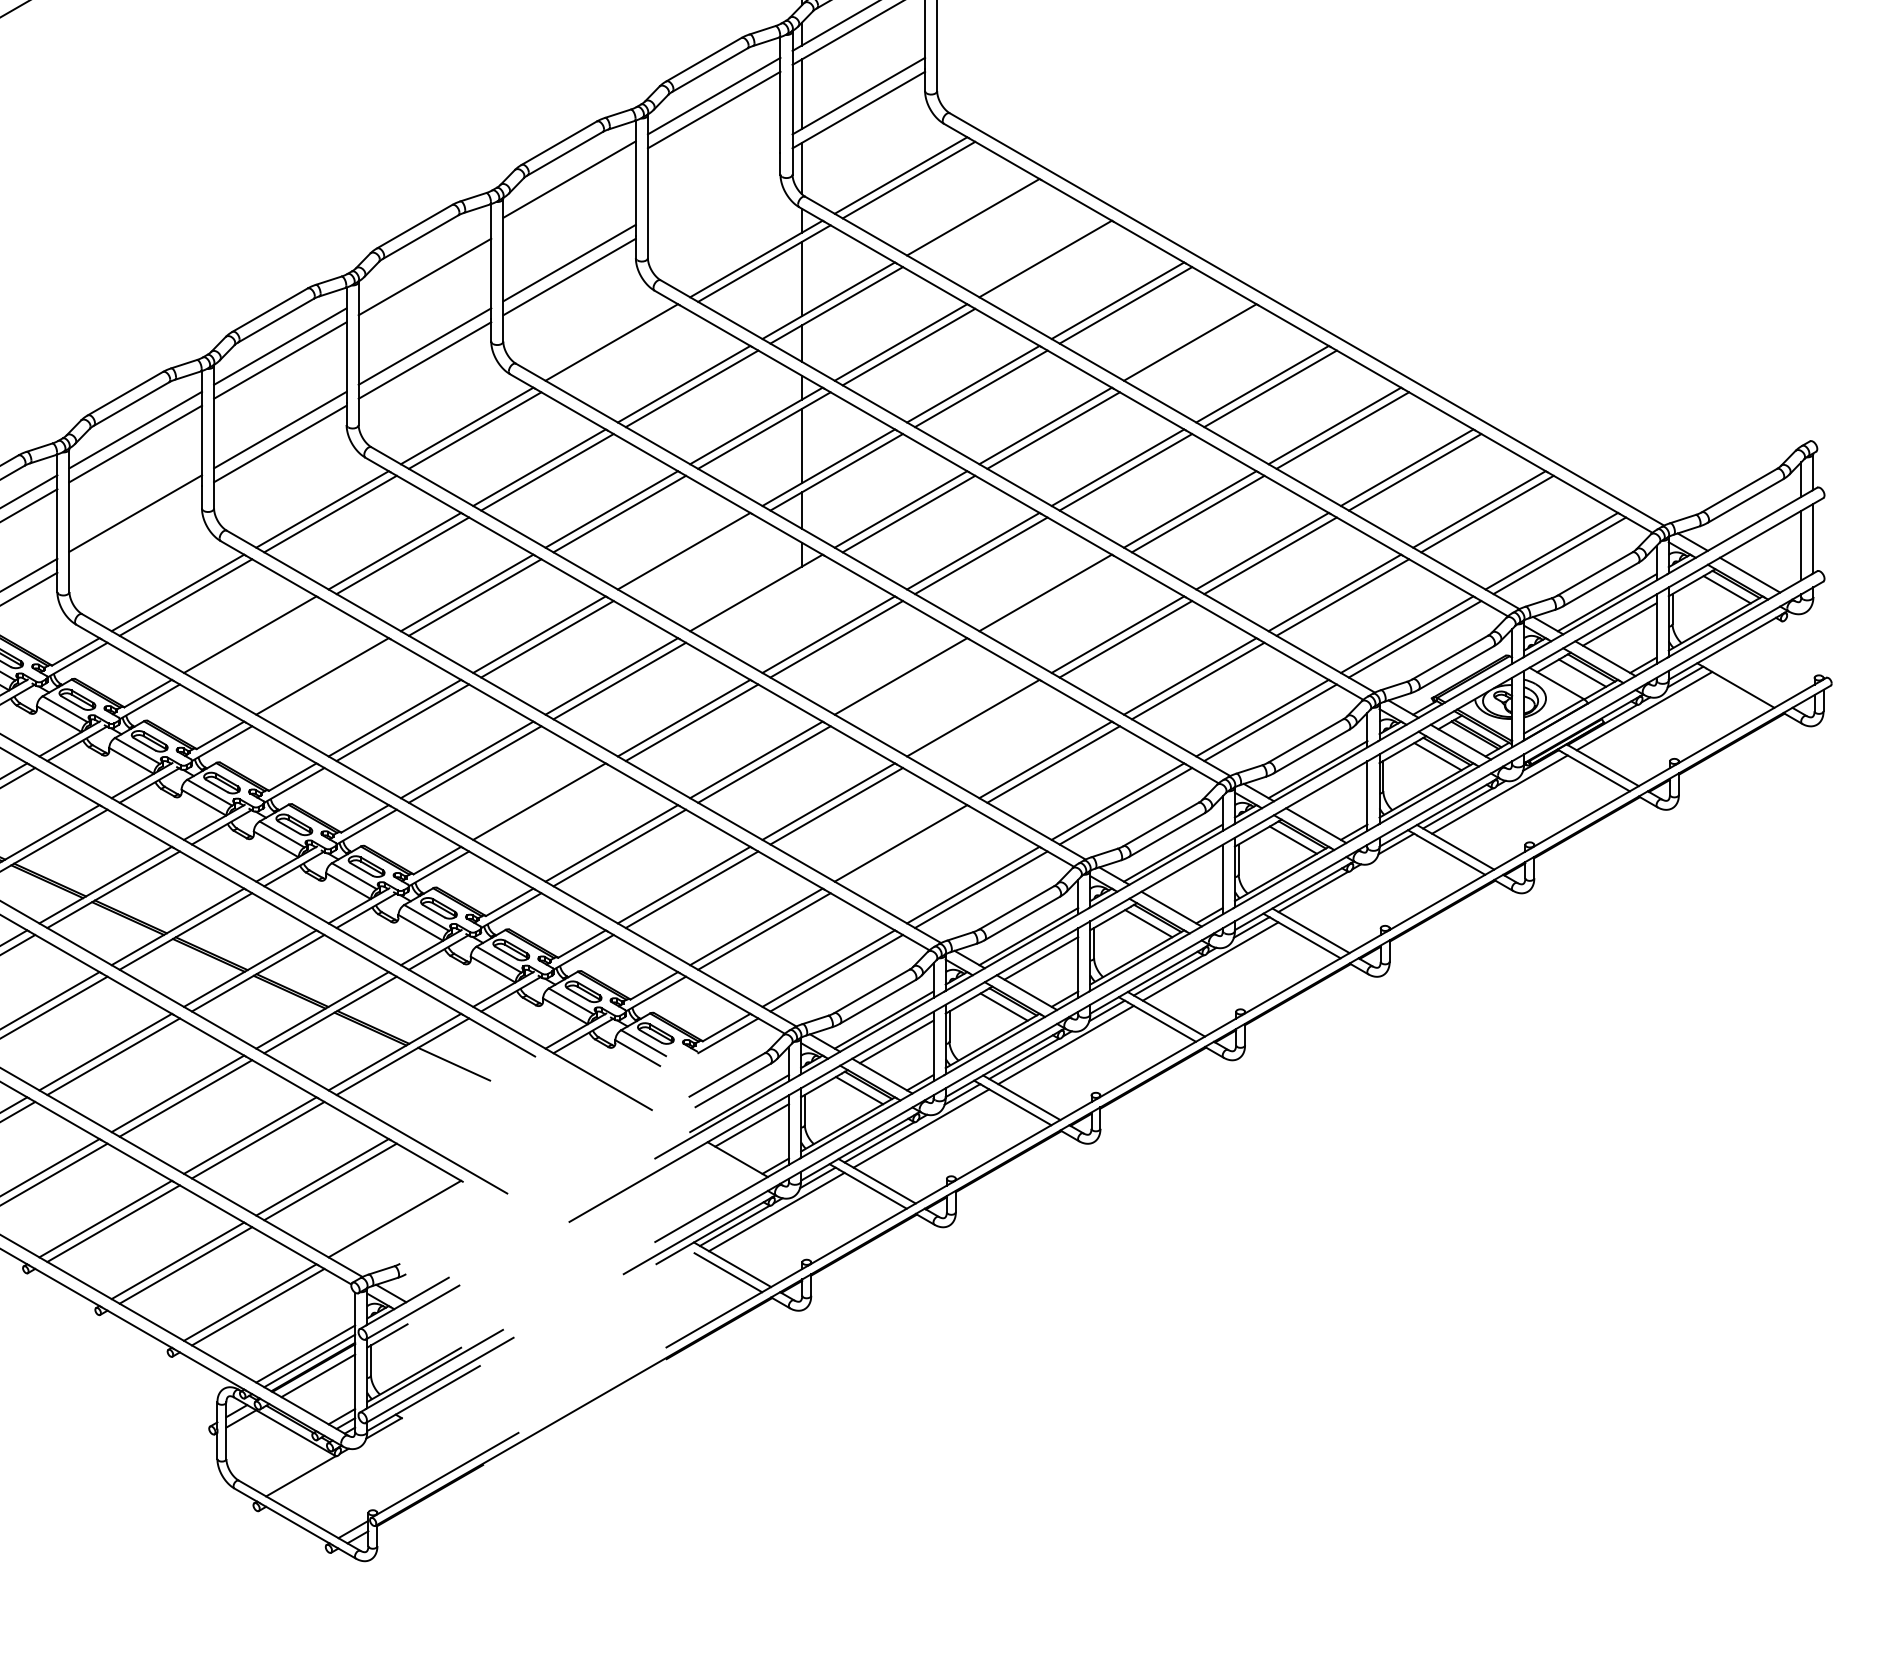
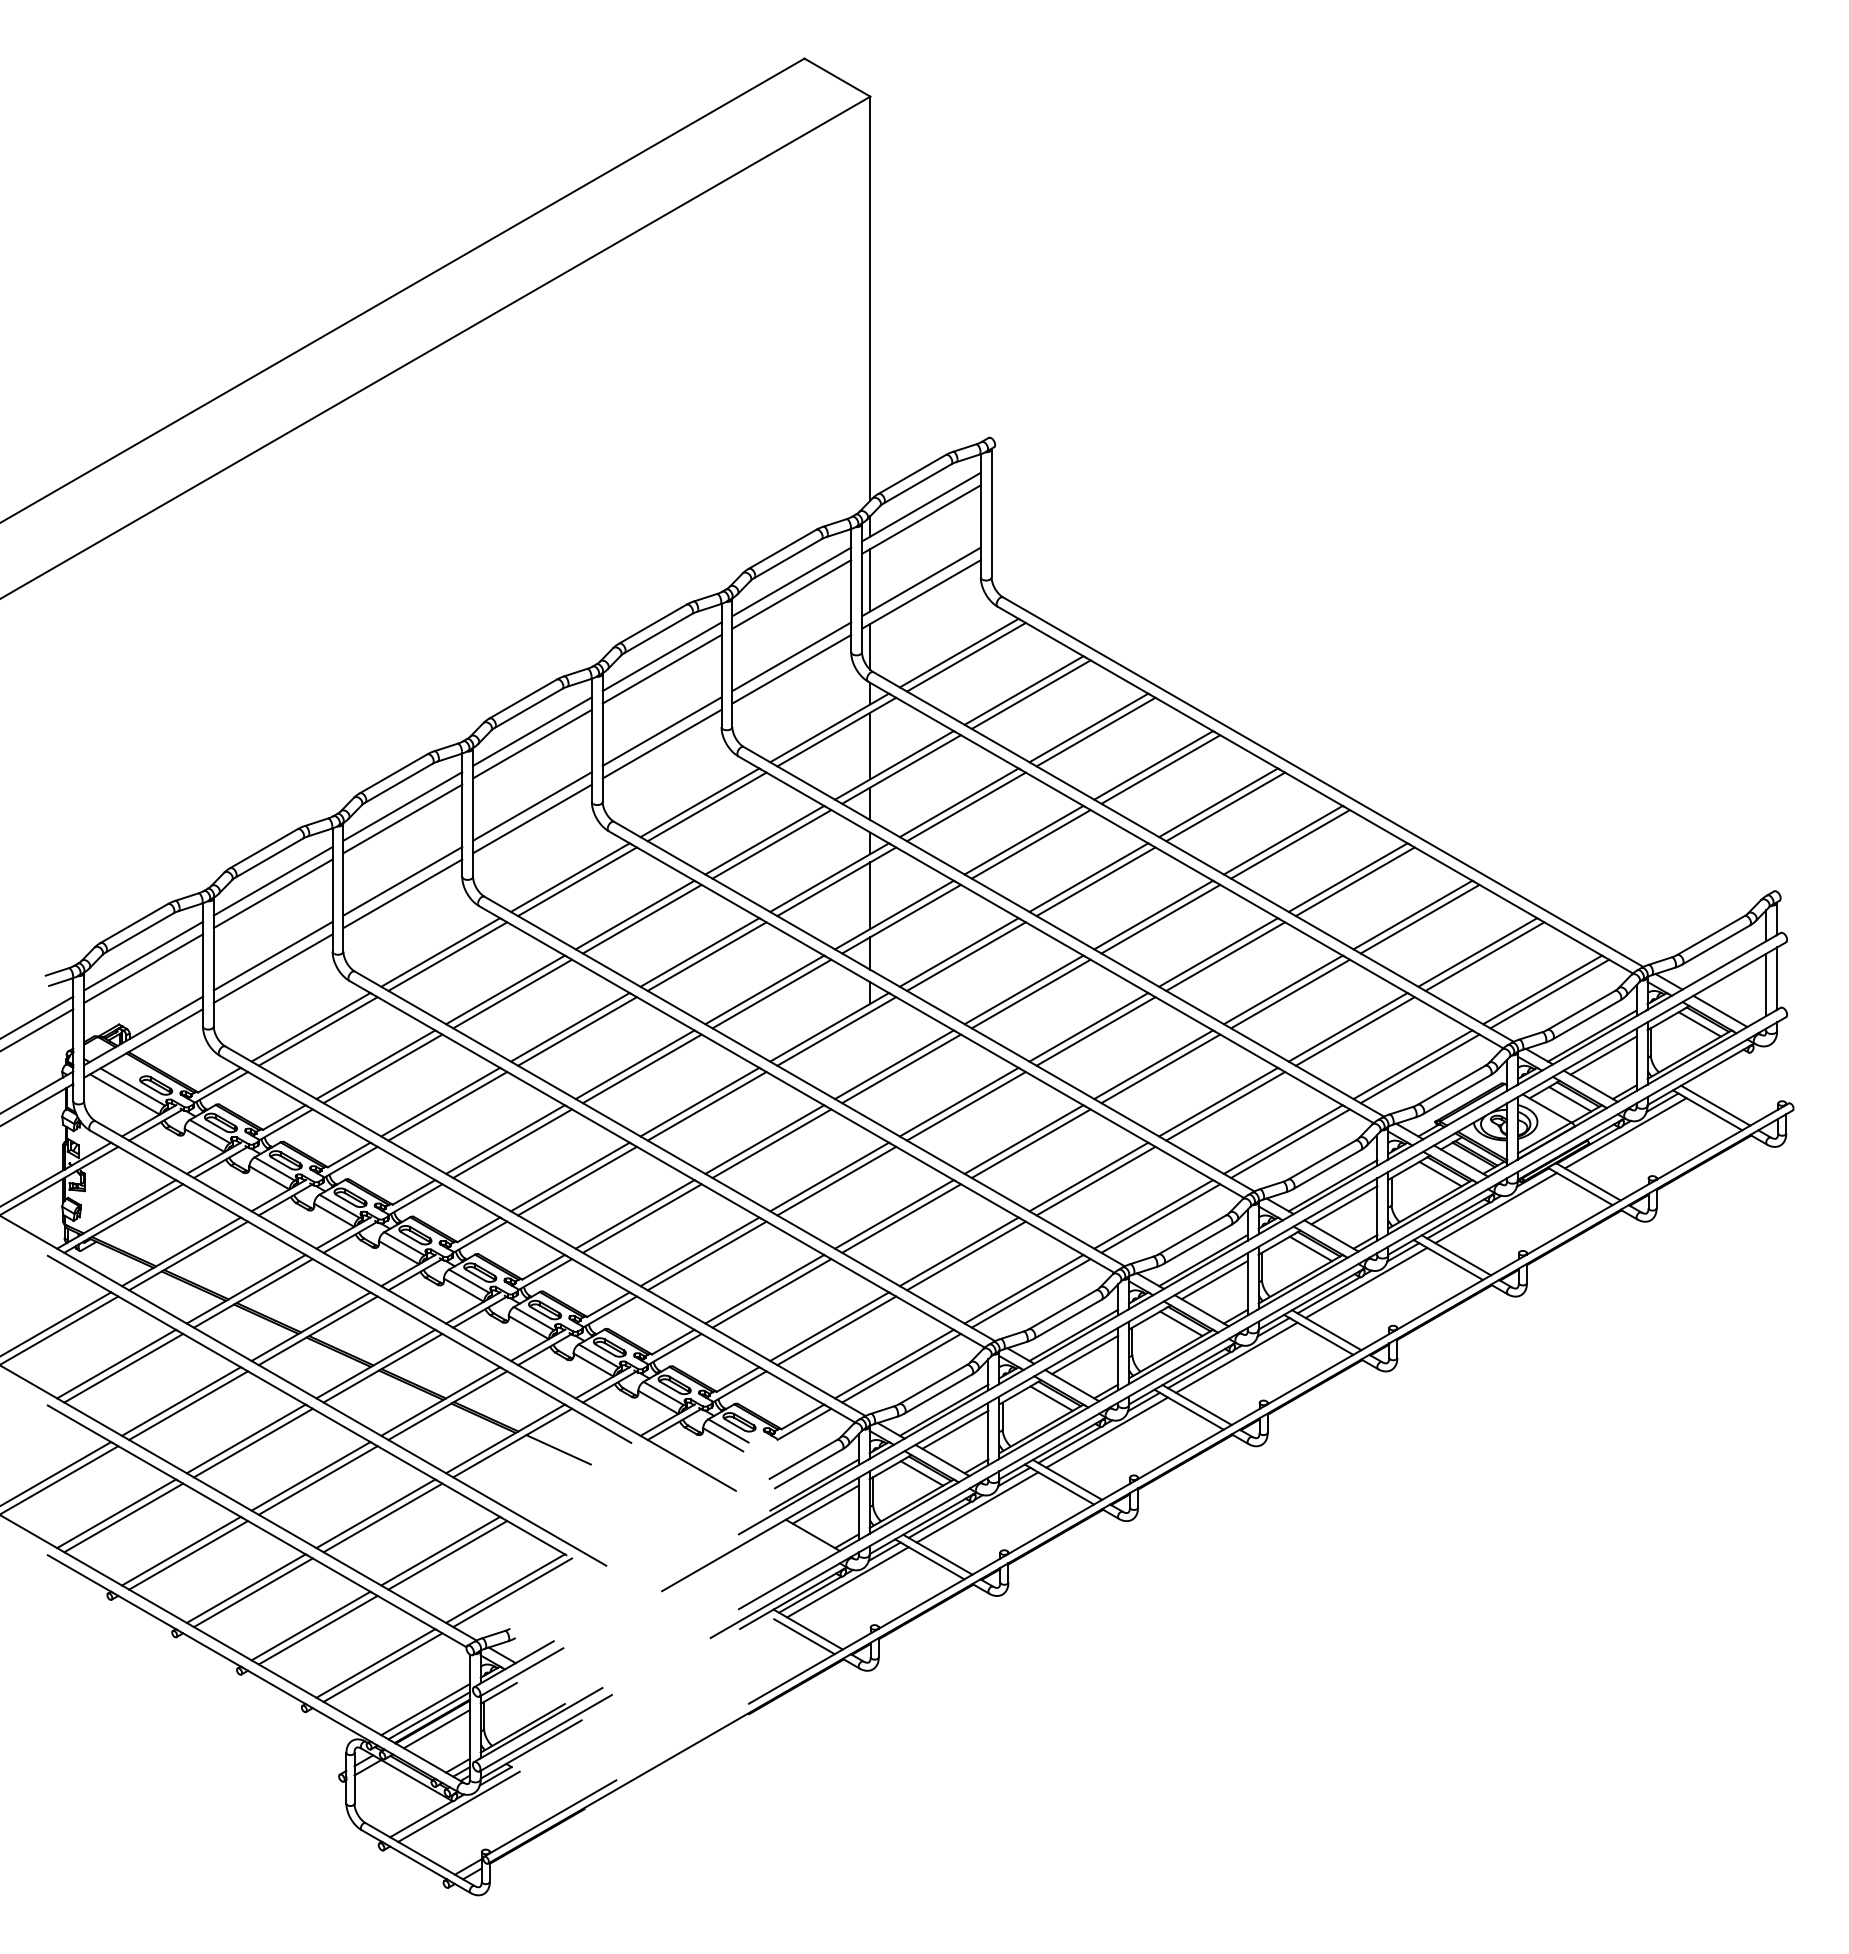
line: (713, 179) -> (791, 656), added
line: (568, 192) -> (661, 668), added
line: (713, 193) -> (791, 669), added
line: (980, 221) -> (1030, 694), added
line: (424, 262) -> (532, 731), added
line: (1053, 262) -> (1095, 731), added
line: (619, 346) -> (706, 806), added
line: (1198, 346) -> (1225, 806), added
line: (134, 527) -> (272, 968), added
line: (691, 555) -> (771, 993), added
line: (764, 597) -> (836, 1031), added
line: (1053, 597) -> (1095, 1031), added
line: (257, 638) -> (382, 1068), added
line: (1744, 680) -> (1715, 1105), added
line: (330, 681) -> (447, 1106), added
line: (909, 681) -> (966, 1106), added
line: (980, 722) -> (1030, 1143), added
line: (1330, 791) -> (1344, 1205), added
line: (546, 806) -> (641, 1218), added
line: (909, 847) -> (966, 1255), added
line: (1185, 875) -> (1214, 1280), added
line: (1355, 877) -> (1366, 1282), added
line: (402, 1223) -> (512, 1592), added
line: (342, 1462) -> (458, 1806), added

